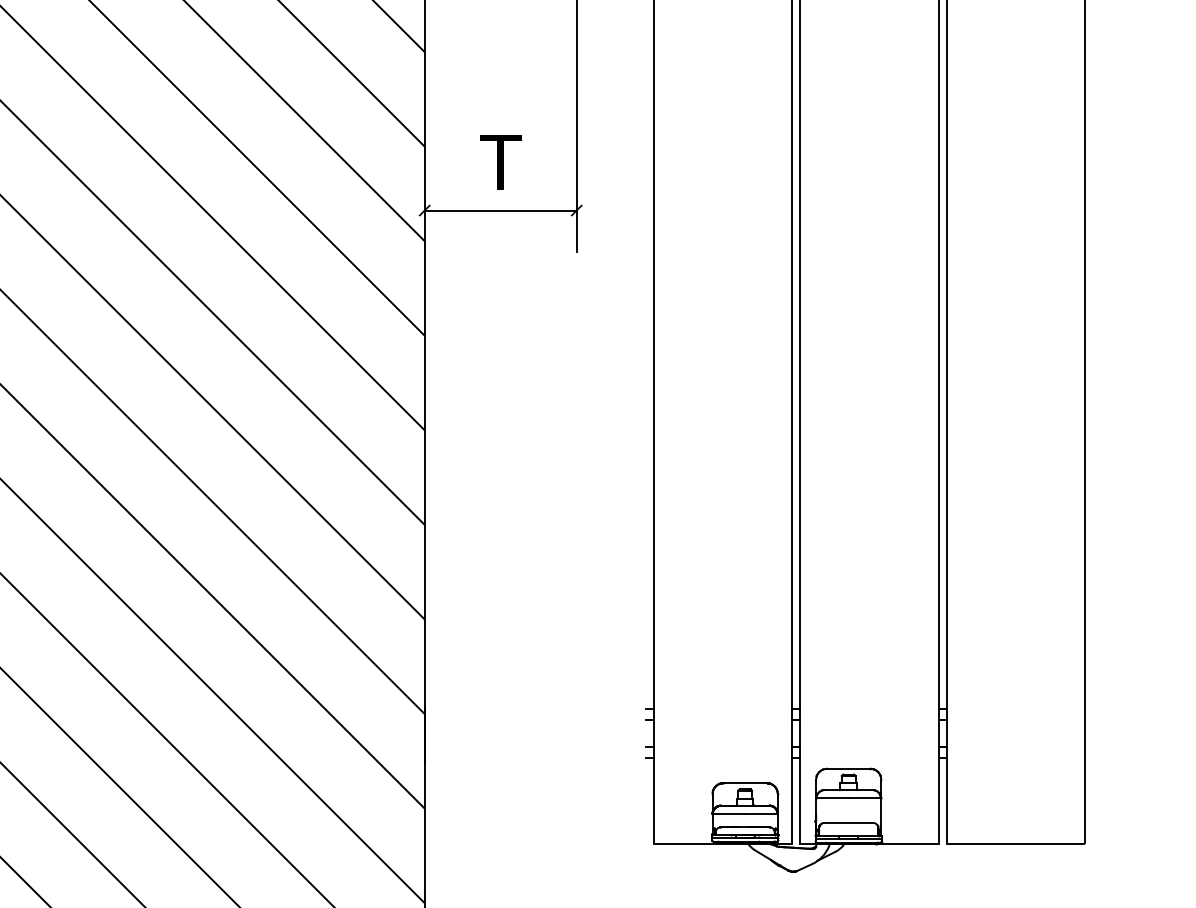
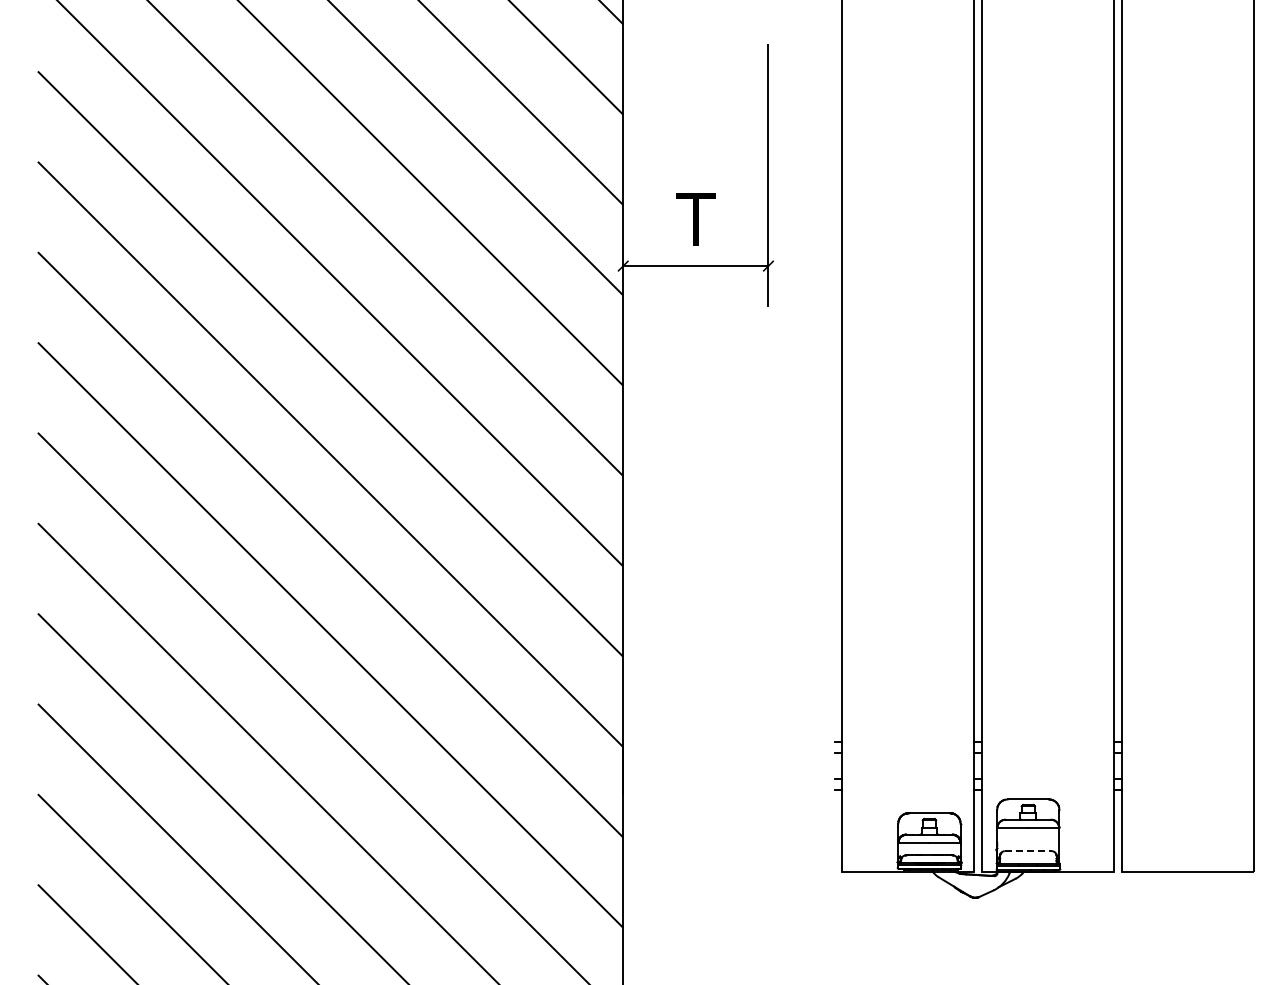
line: (848, 823) -> (1028, 851), solid -> dashed

